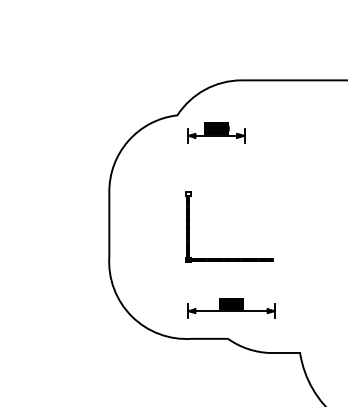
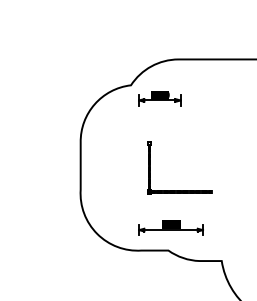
part: (229, 258) -> (179, 191), moved

